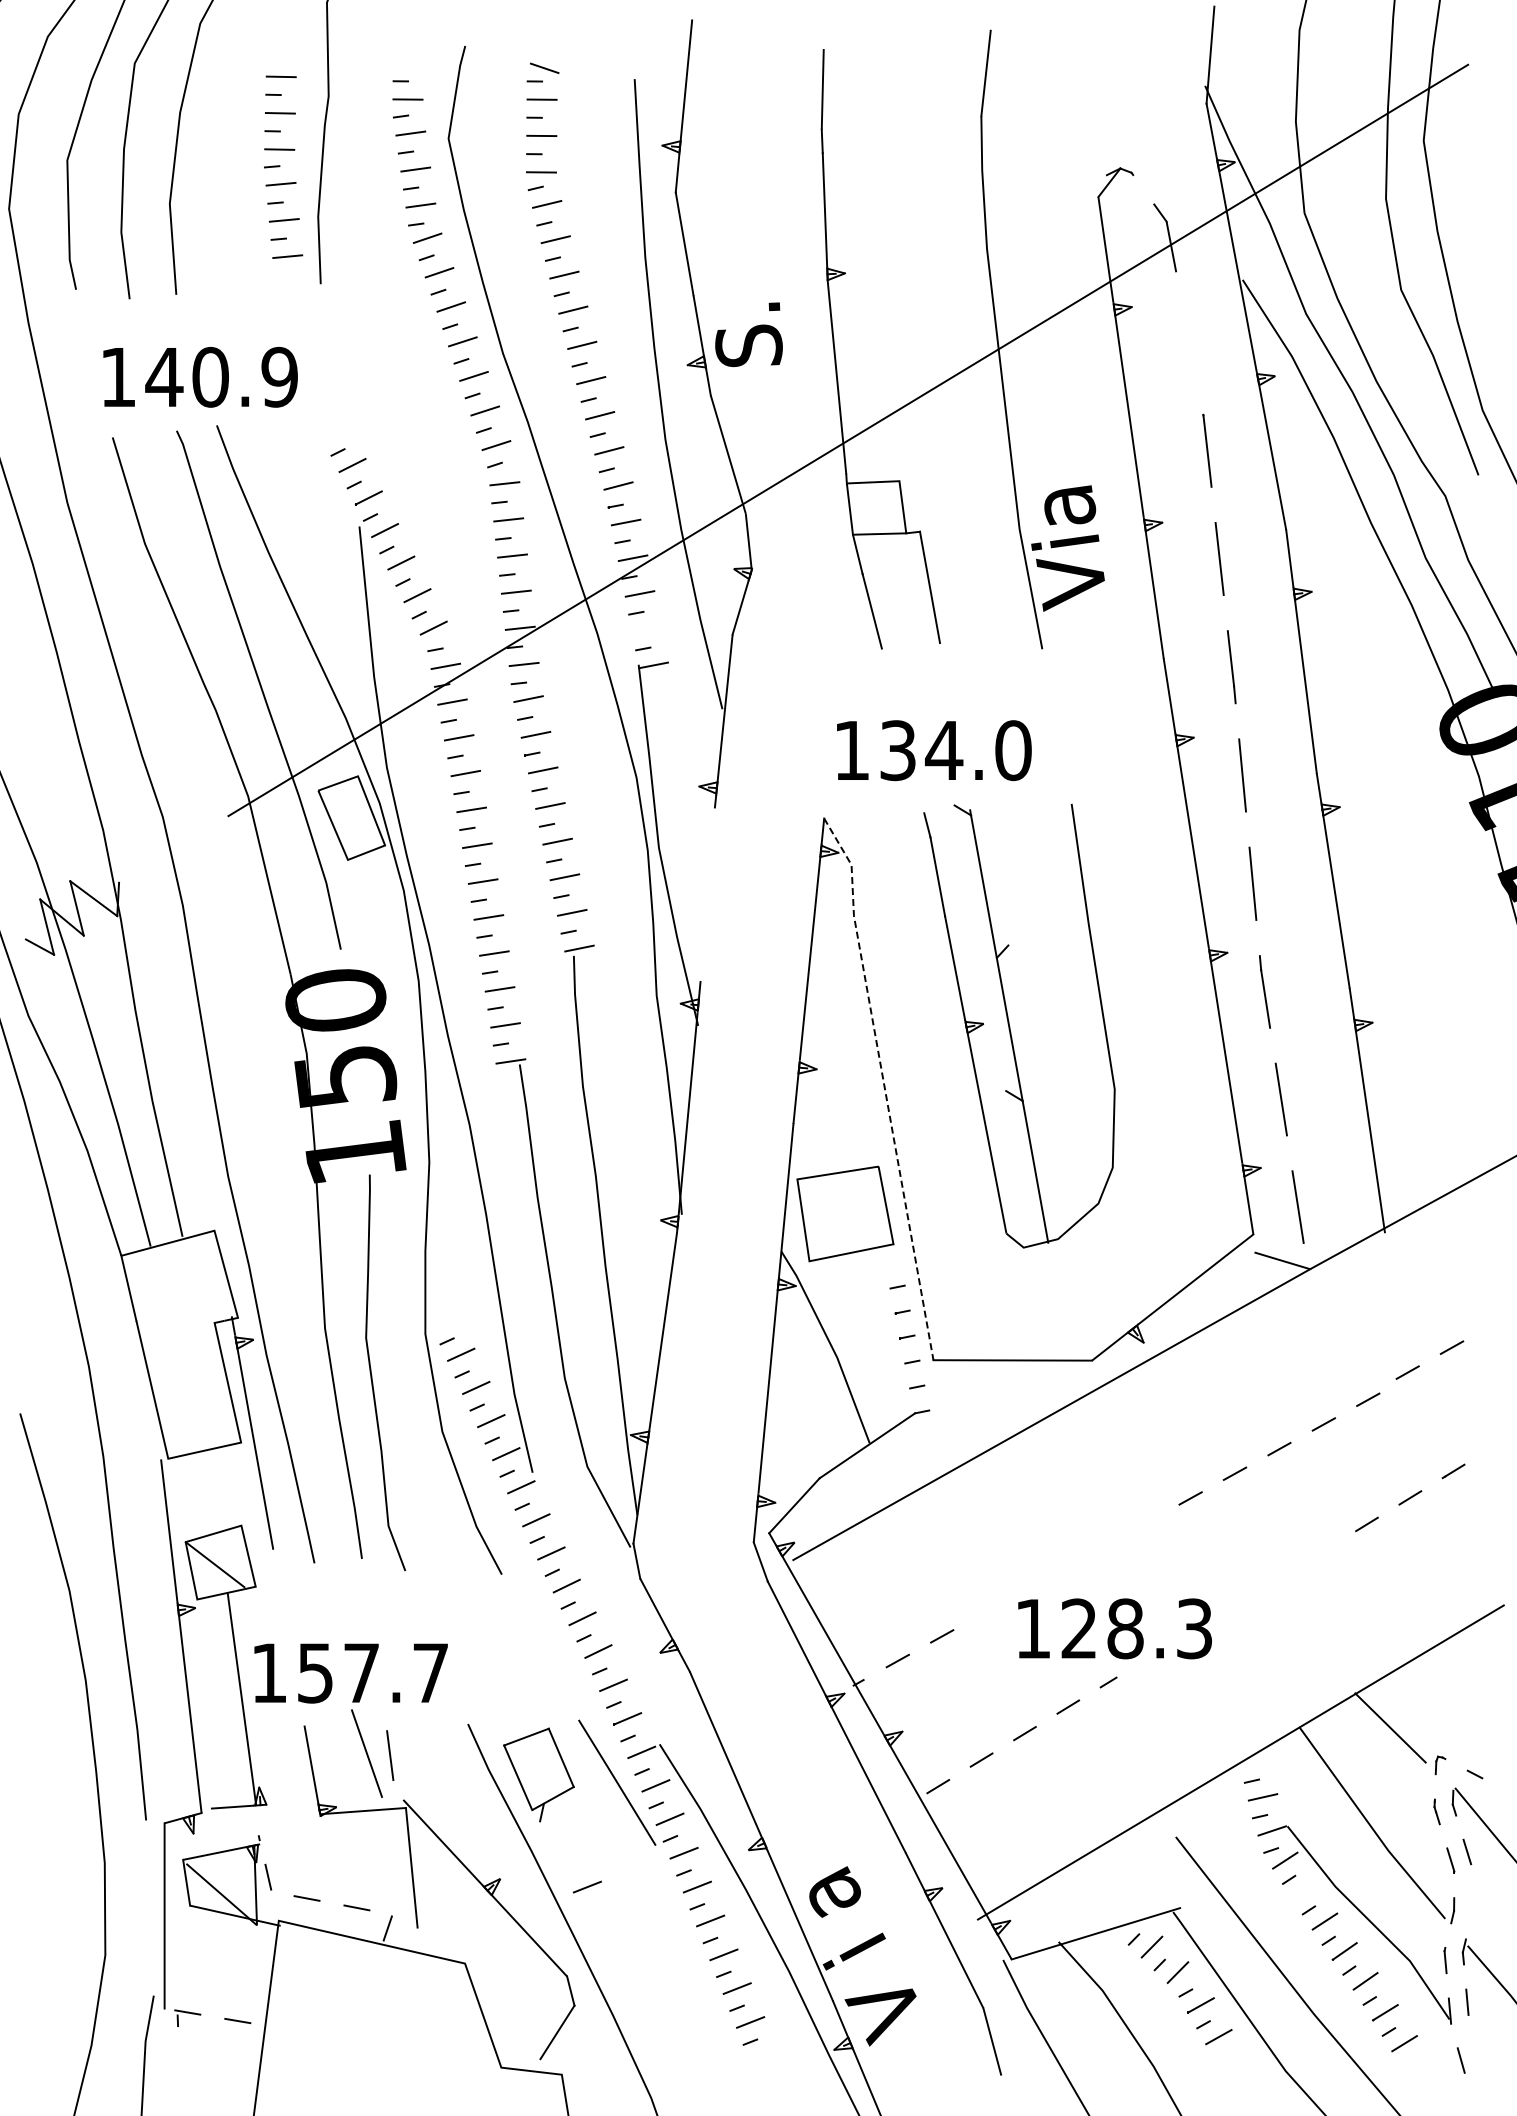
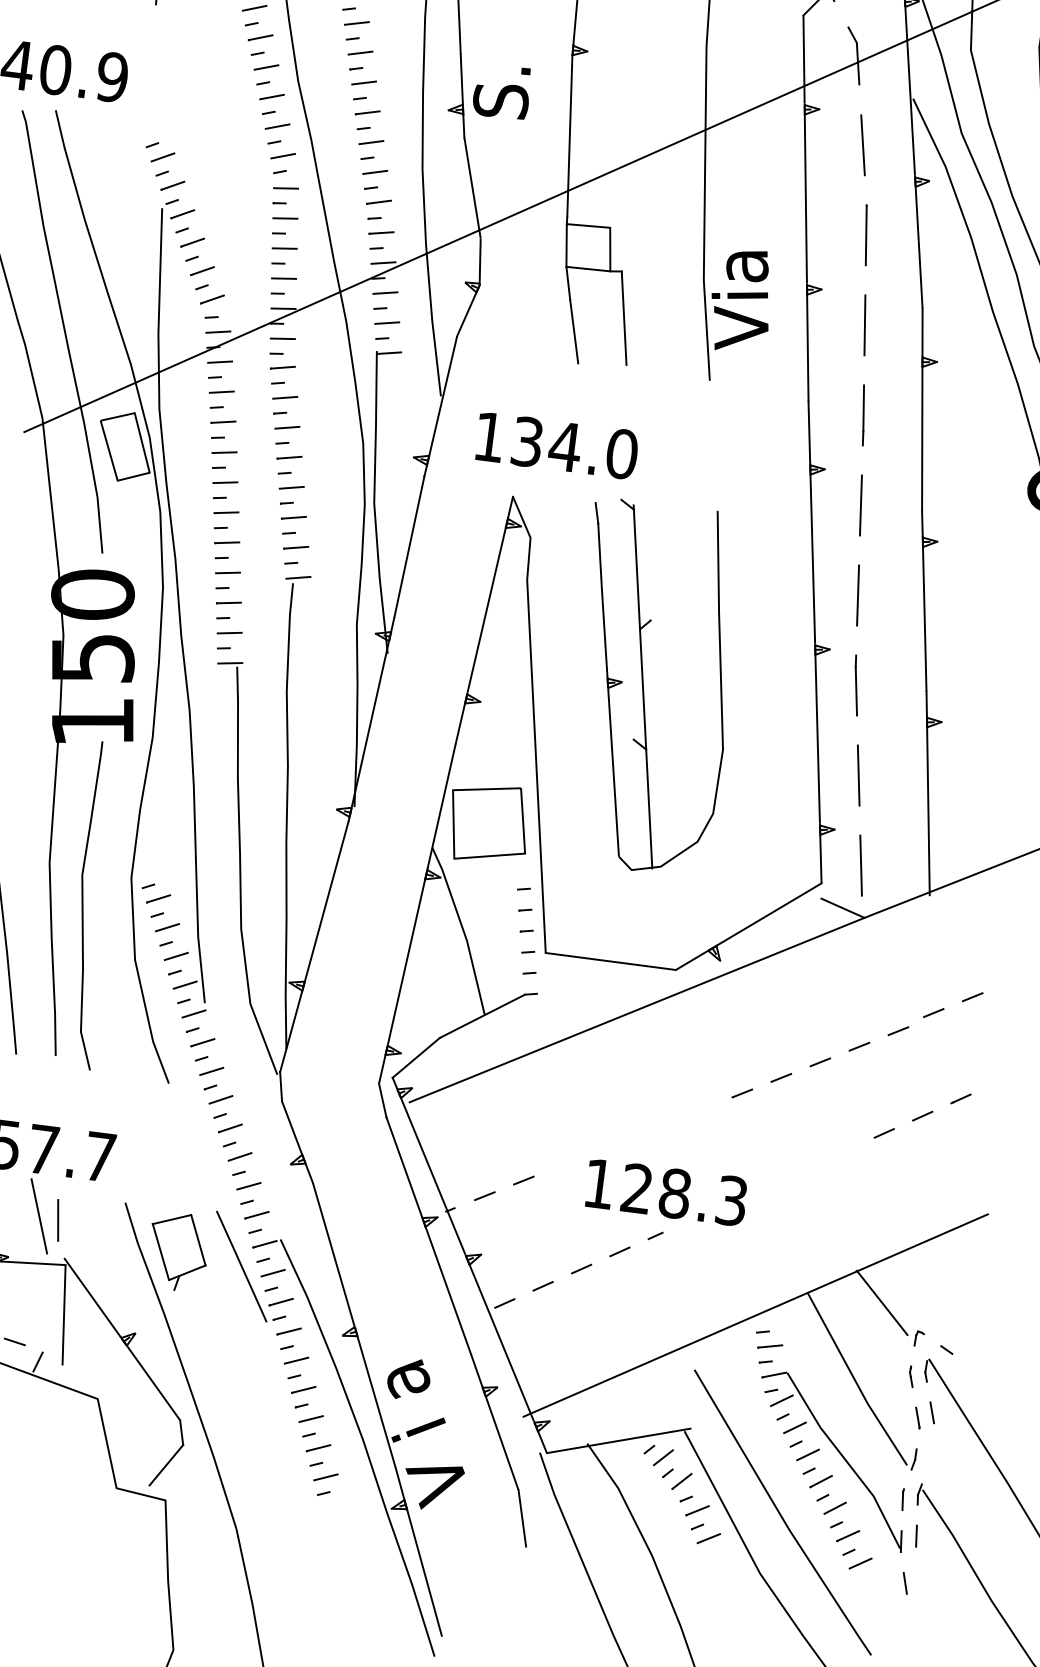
line: (1189, 343) -> (862, 145), added
line: (646, 629) -> (386, 322), added
text: (934, 750) -> (557, 445), moved
line: (707, 893) -> (409, 546), added
line: (884, 1085) -> (534, 722), dashed -> solid
line: (587, 1886) -> (206, 1348), removed
line: (1304, 1891) -> (794, 1428), added

